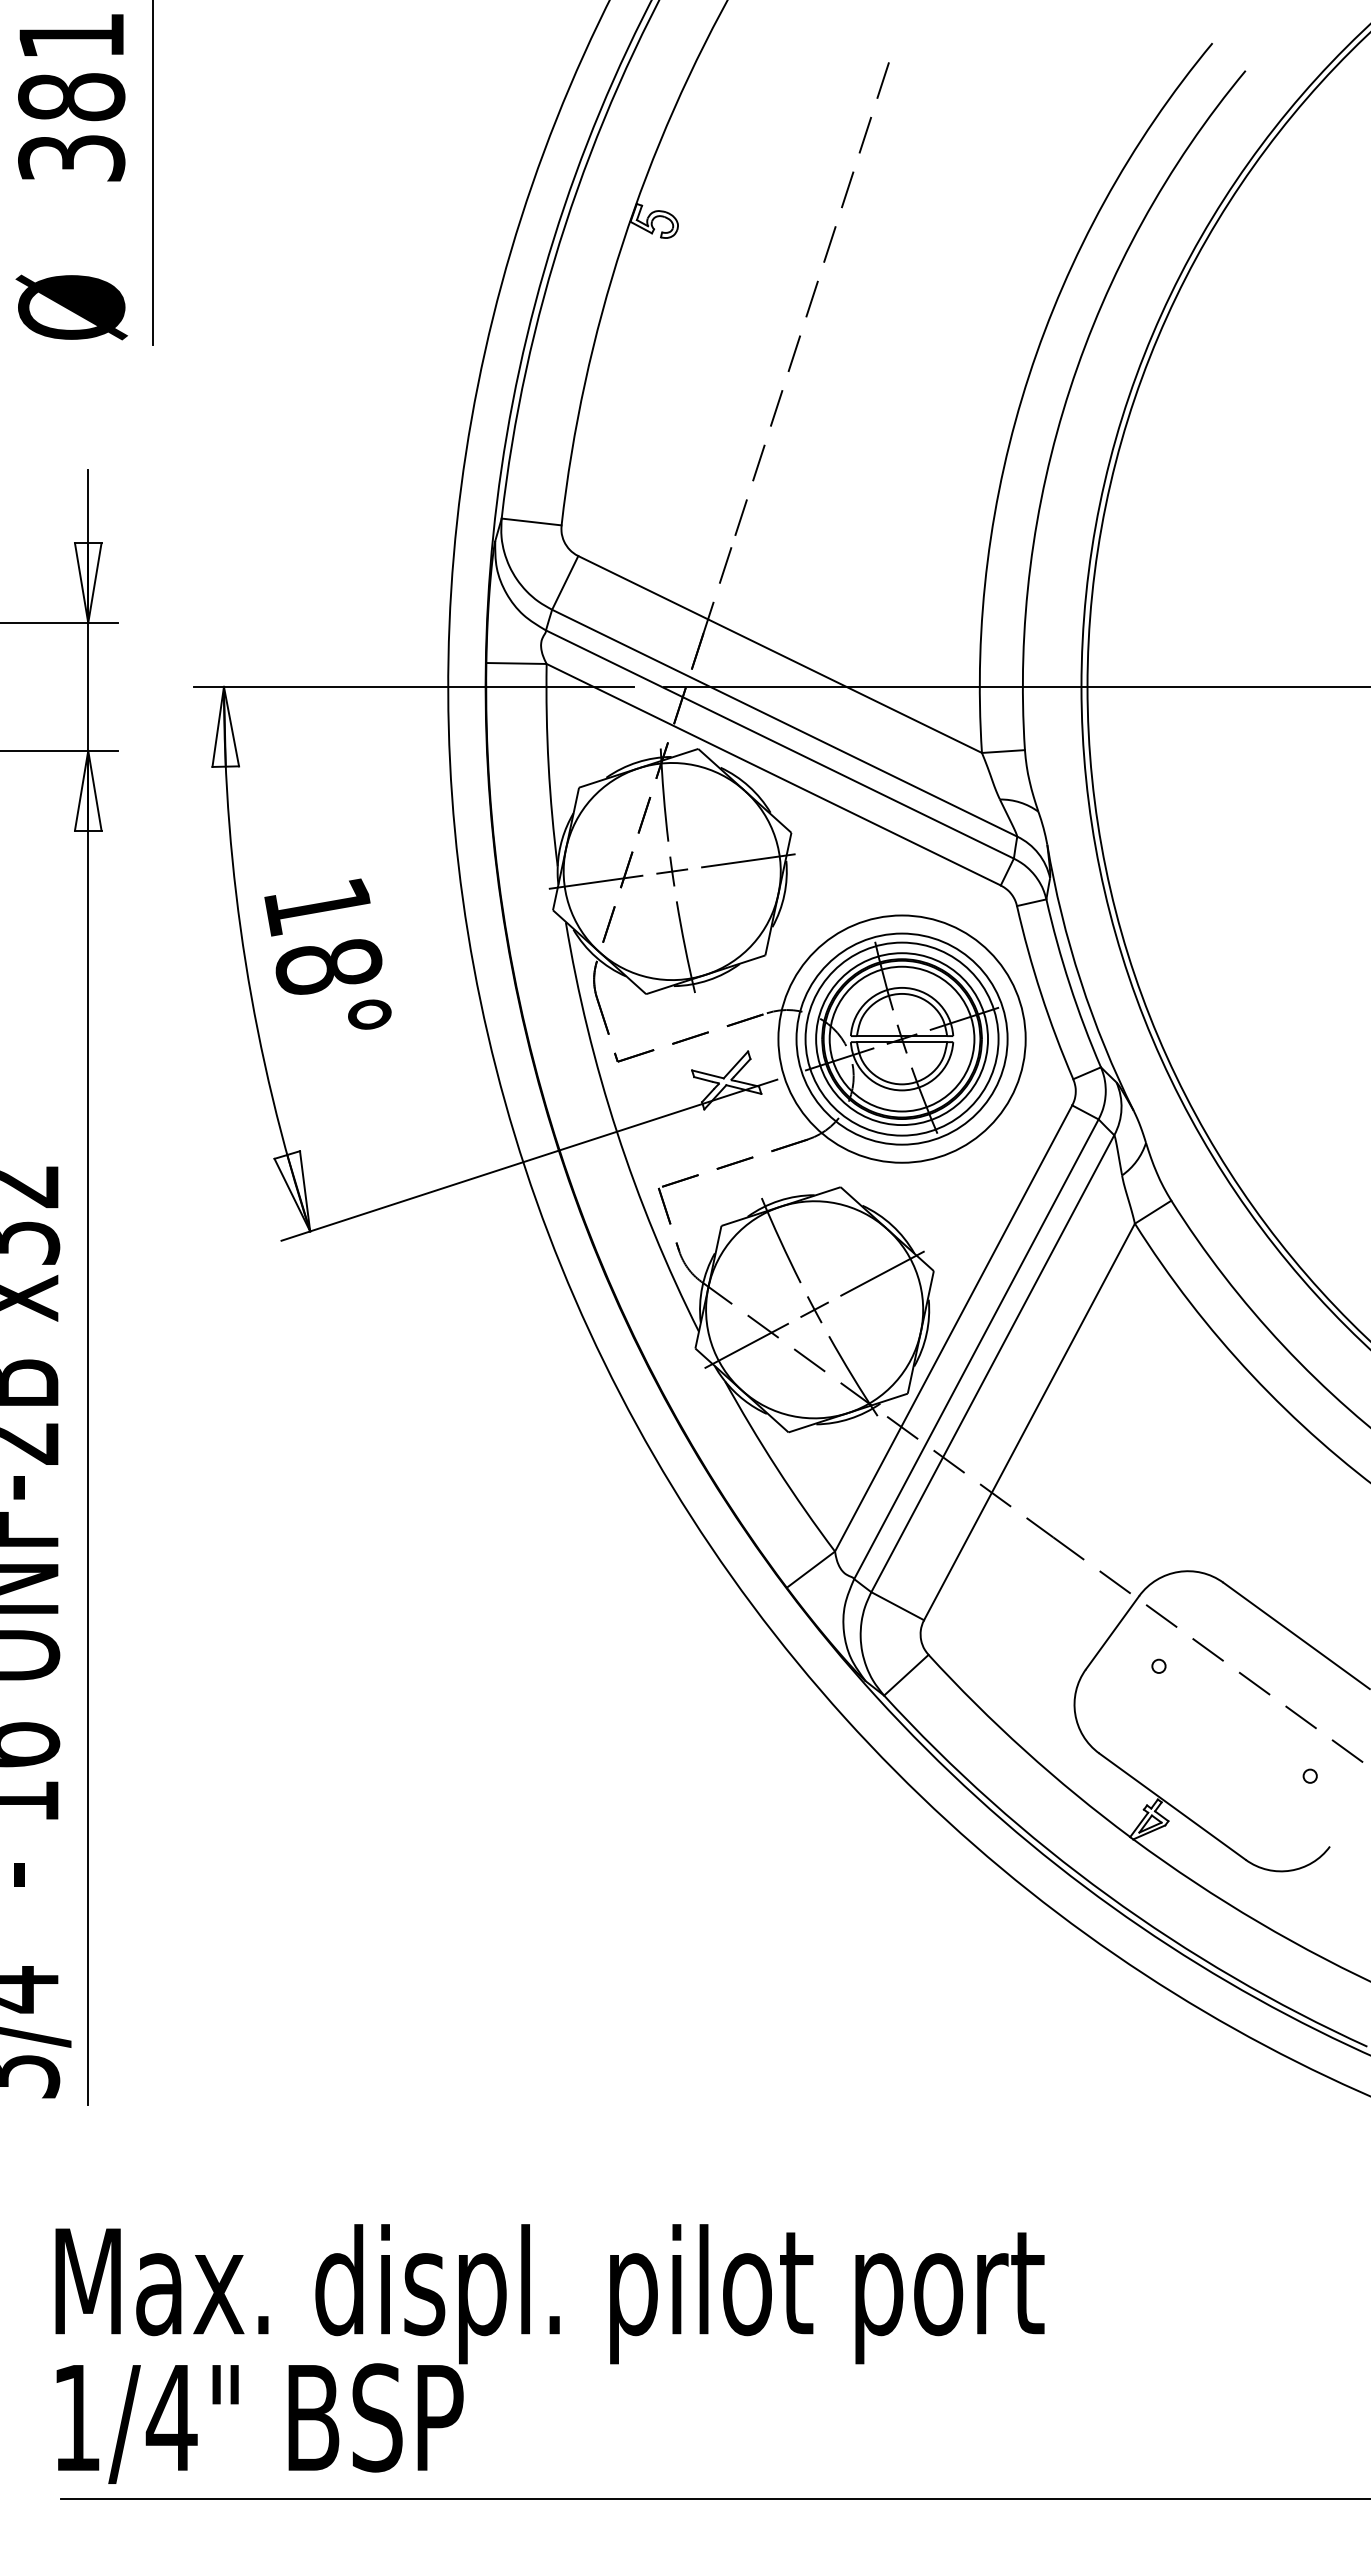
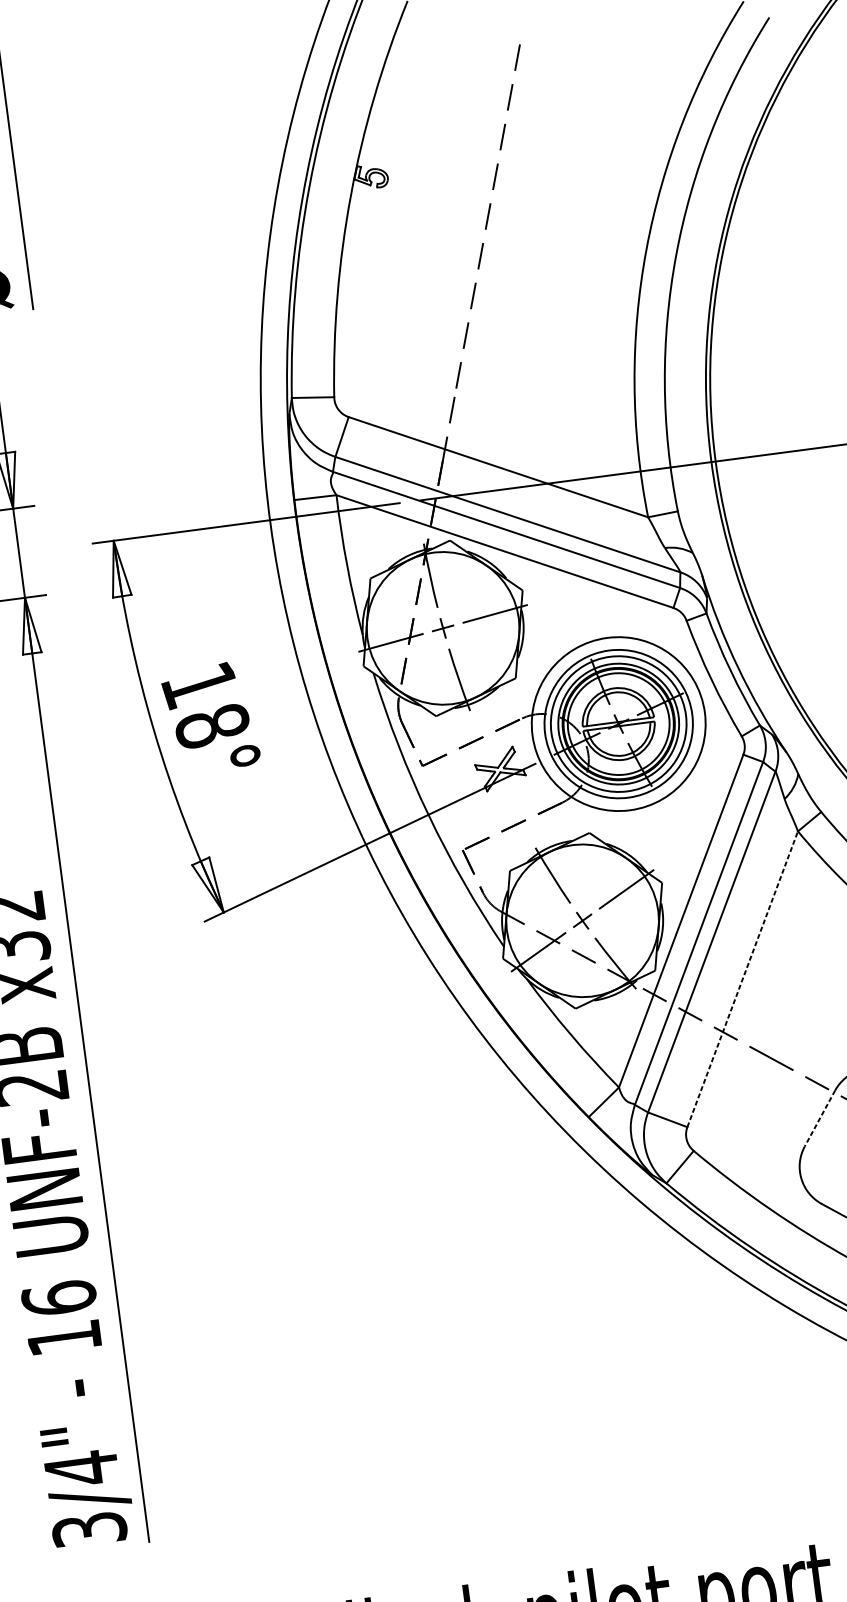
line: (1029, 1421) -> (742, 978), solid -> dashed
line: (1112, 1633) -> (819, 1119), solid -> dashed

